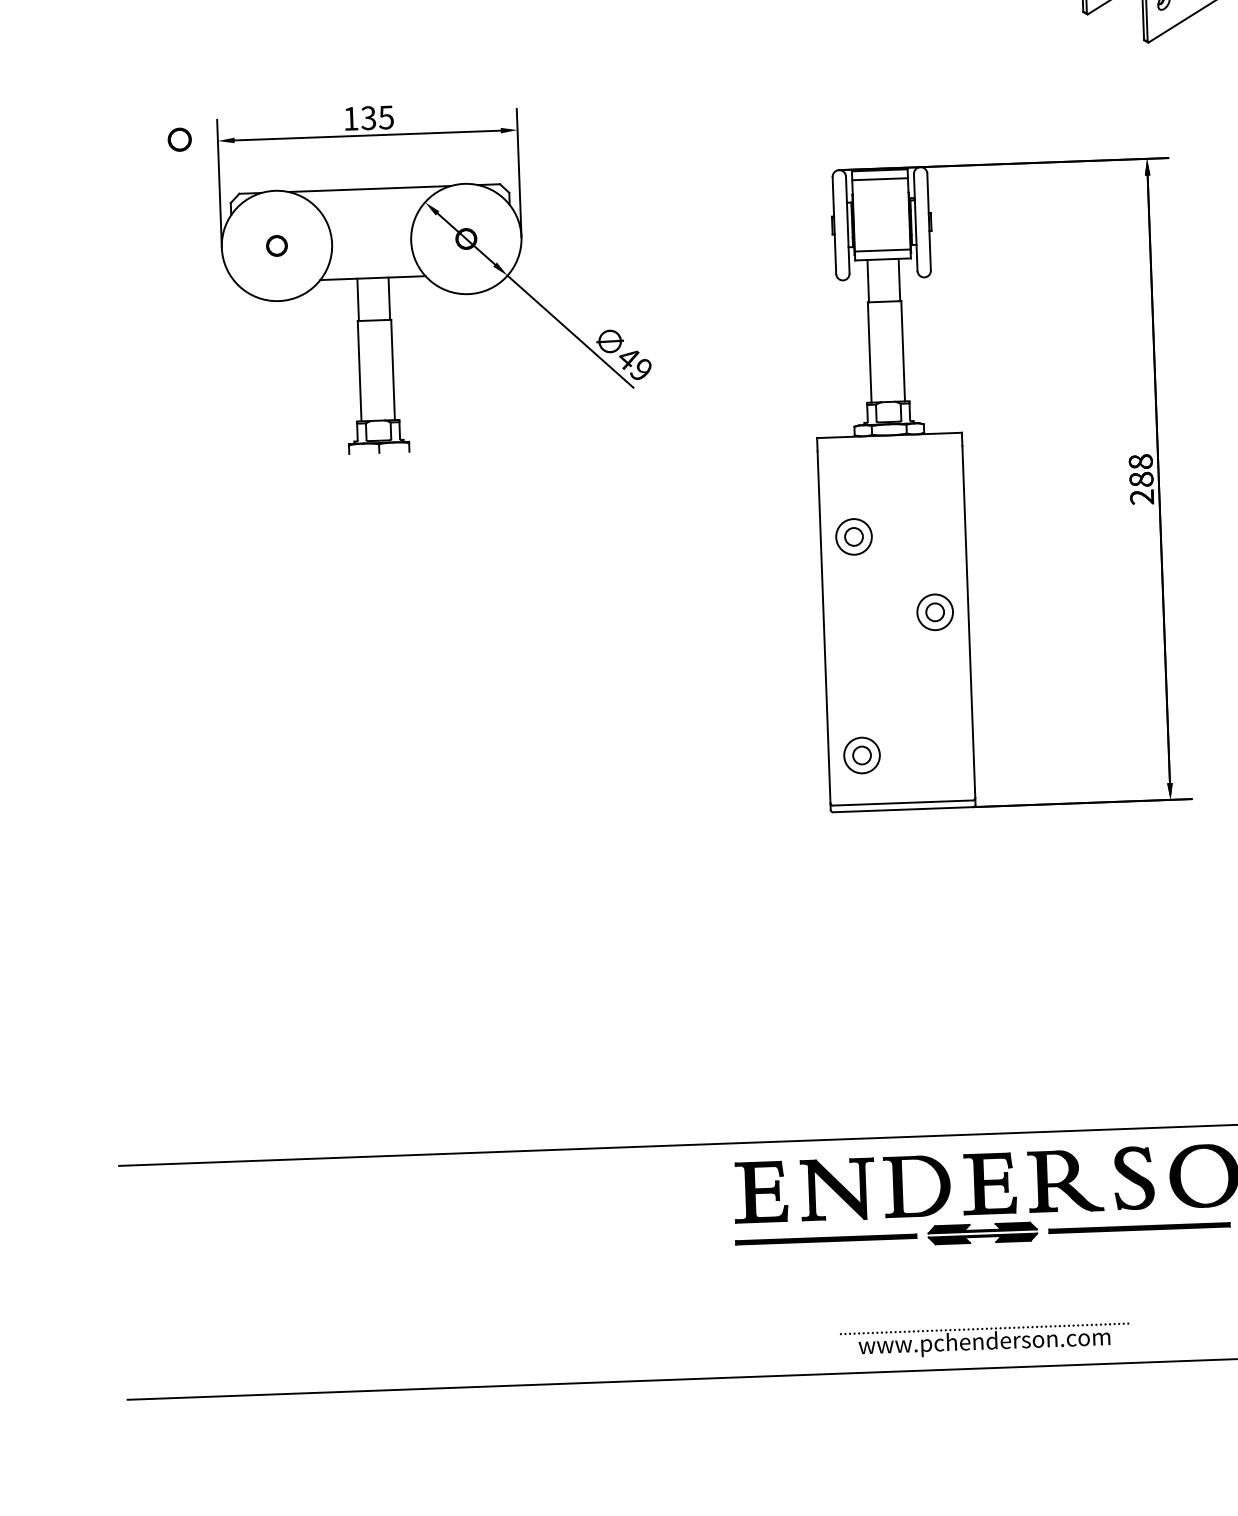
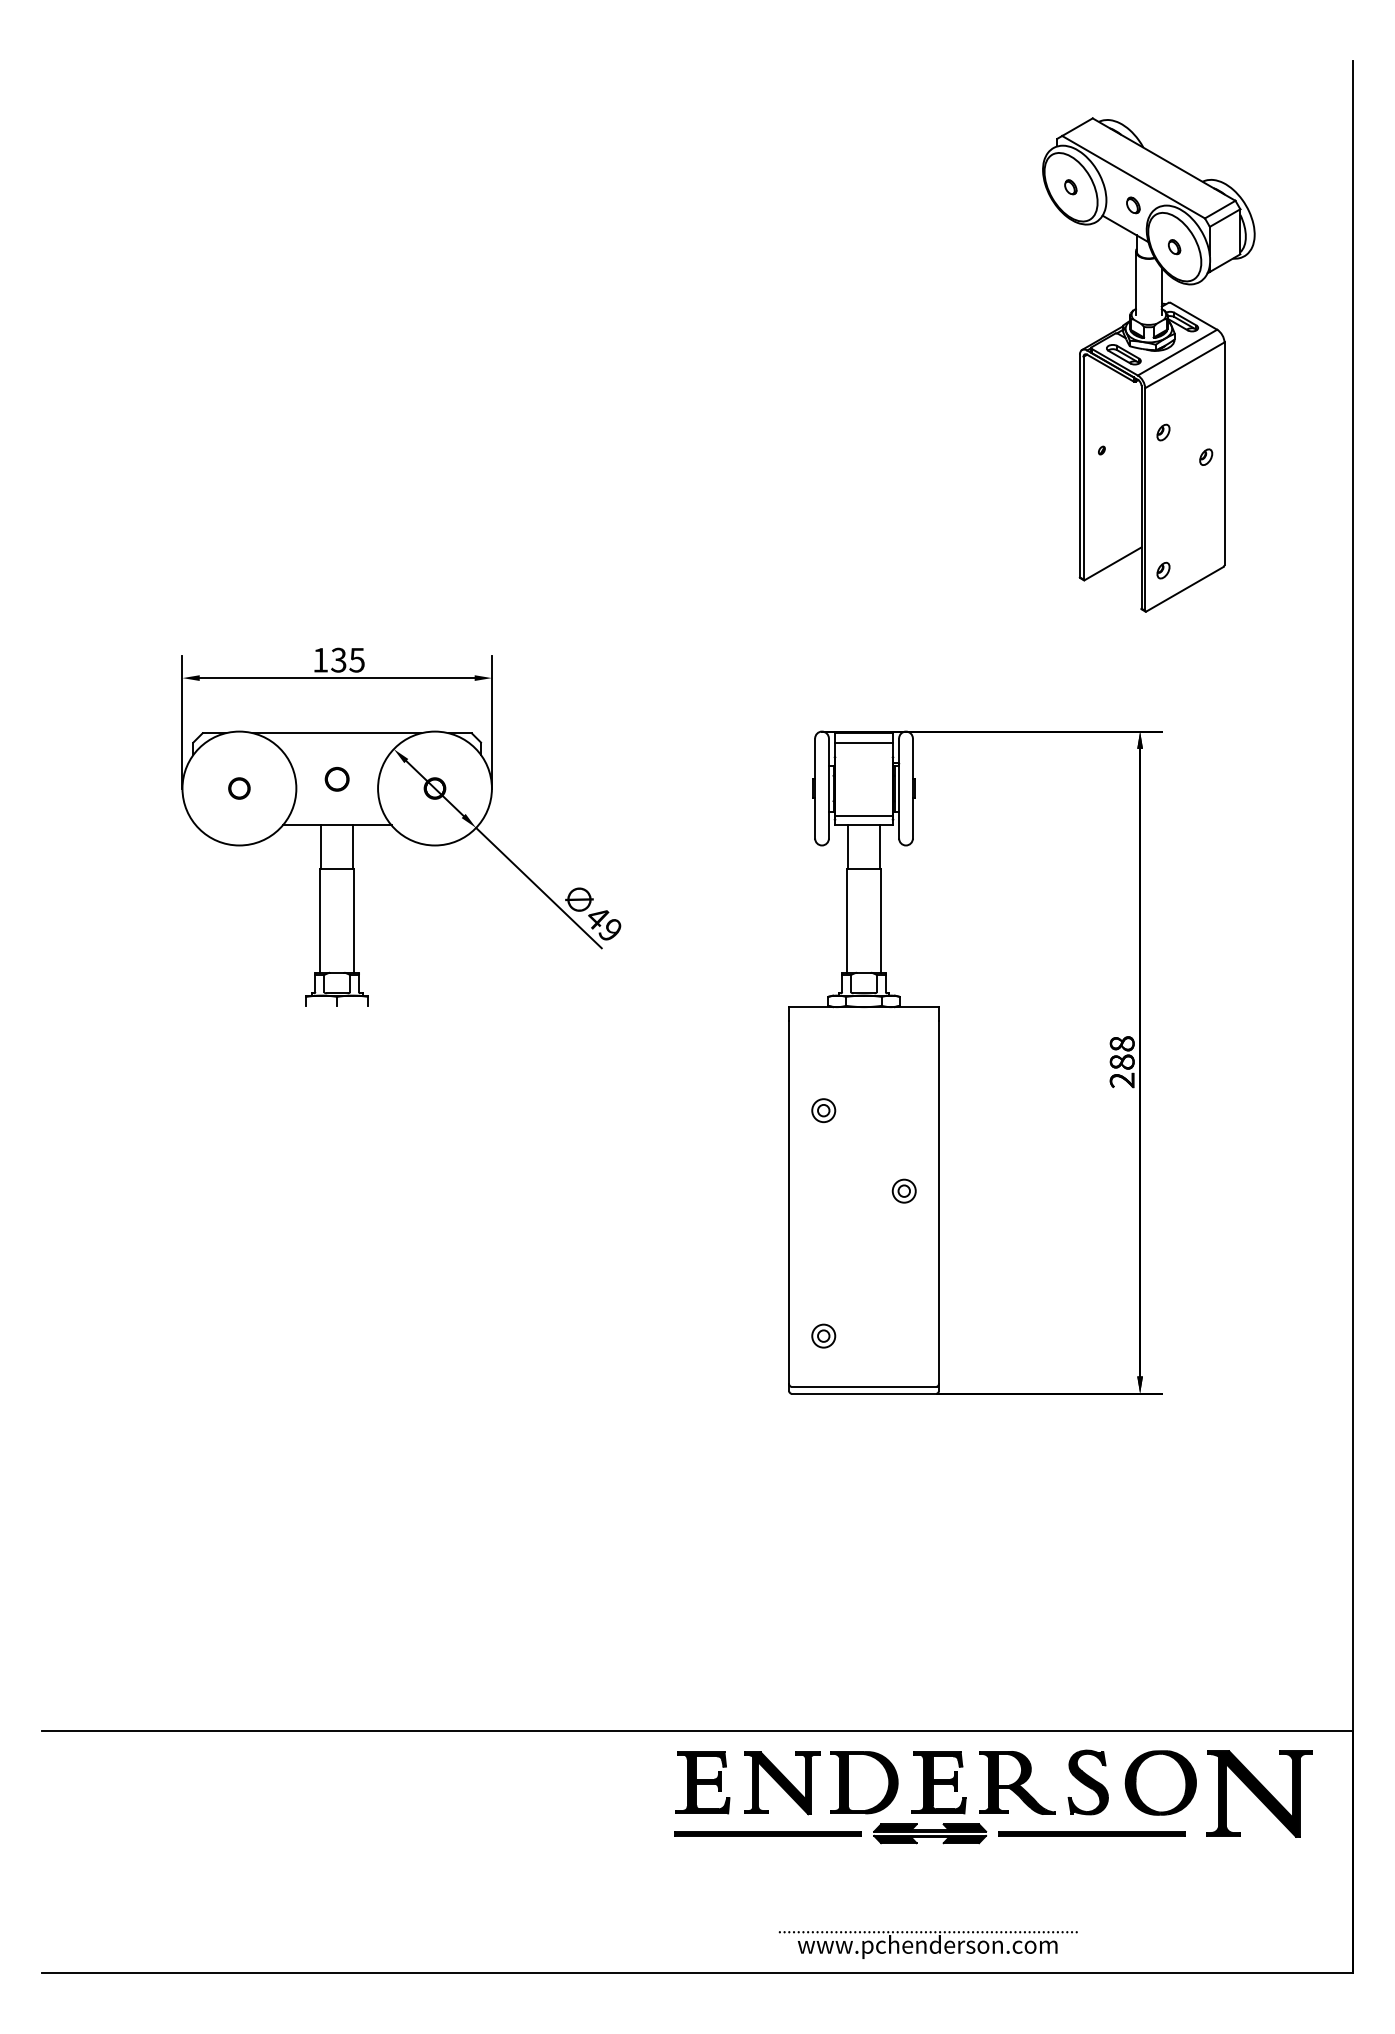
circle: (179, 139) -> (336, 779), moved
part: (853, 536) -> (823, 1110), size x0.62
part: (934, 611) -> (903, 1190), size x0.62
part: (861, 754) -> (823, 1335), size x0.62

